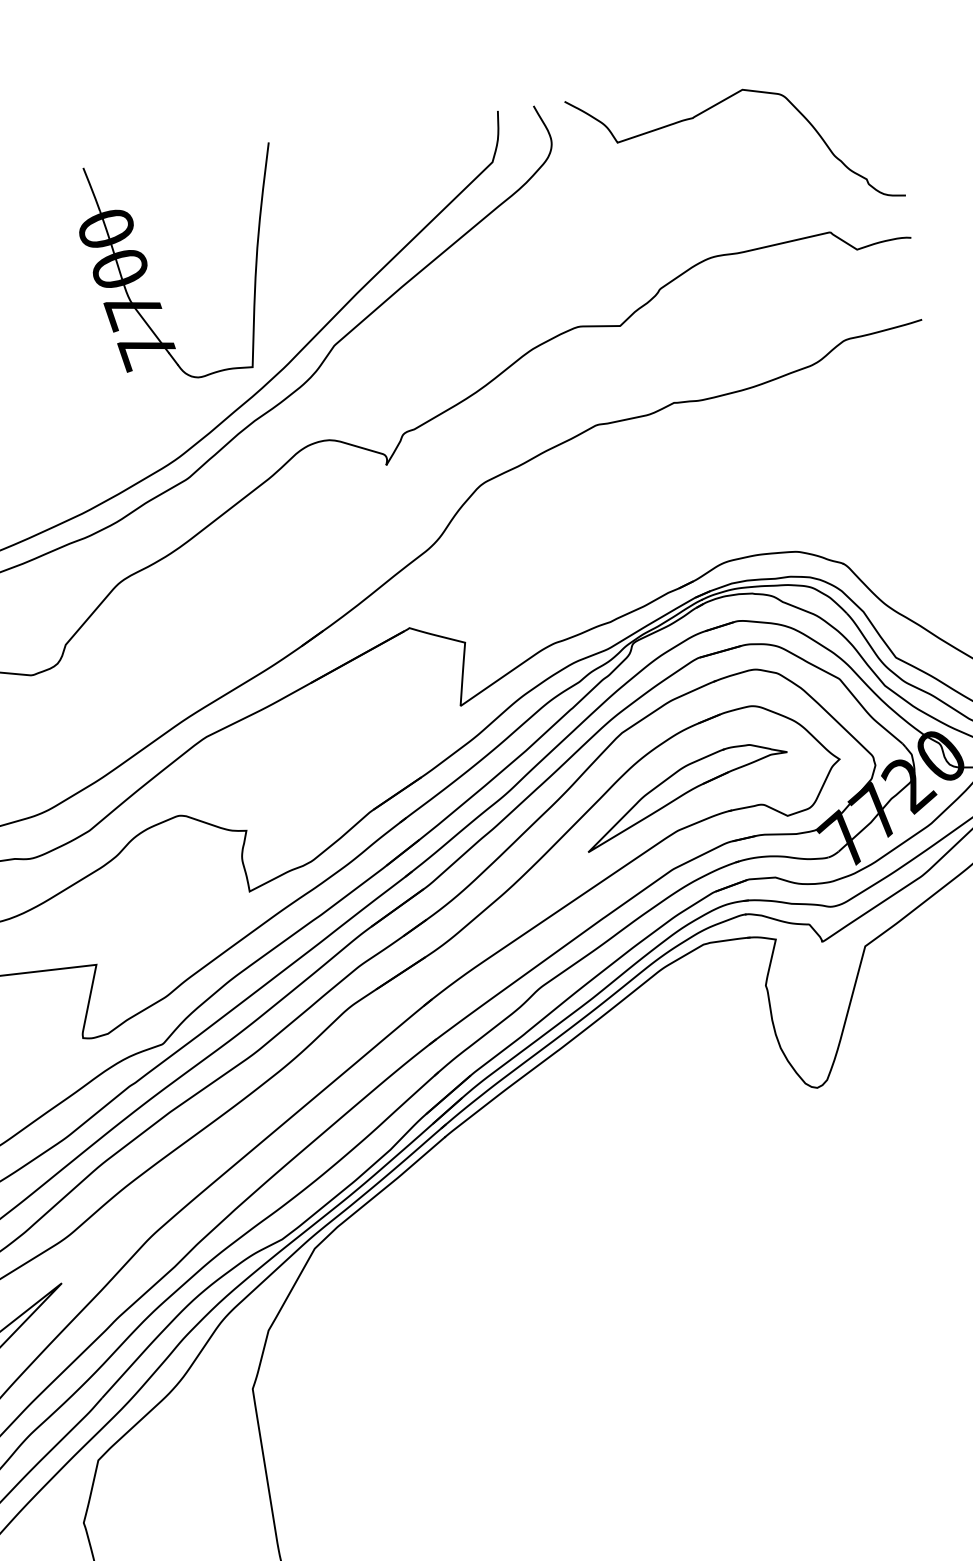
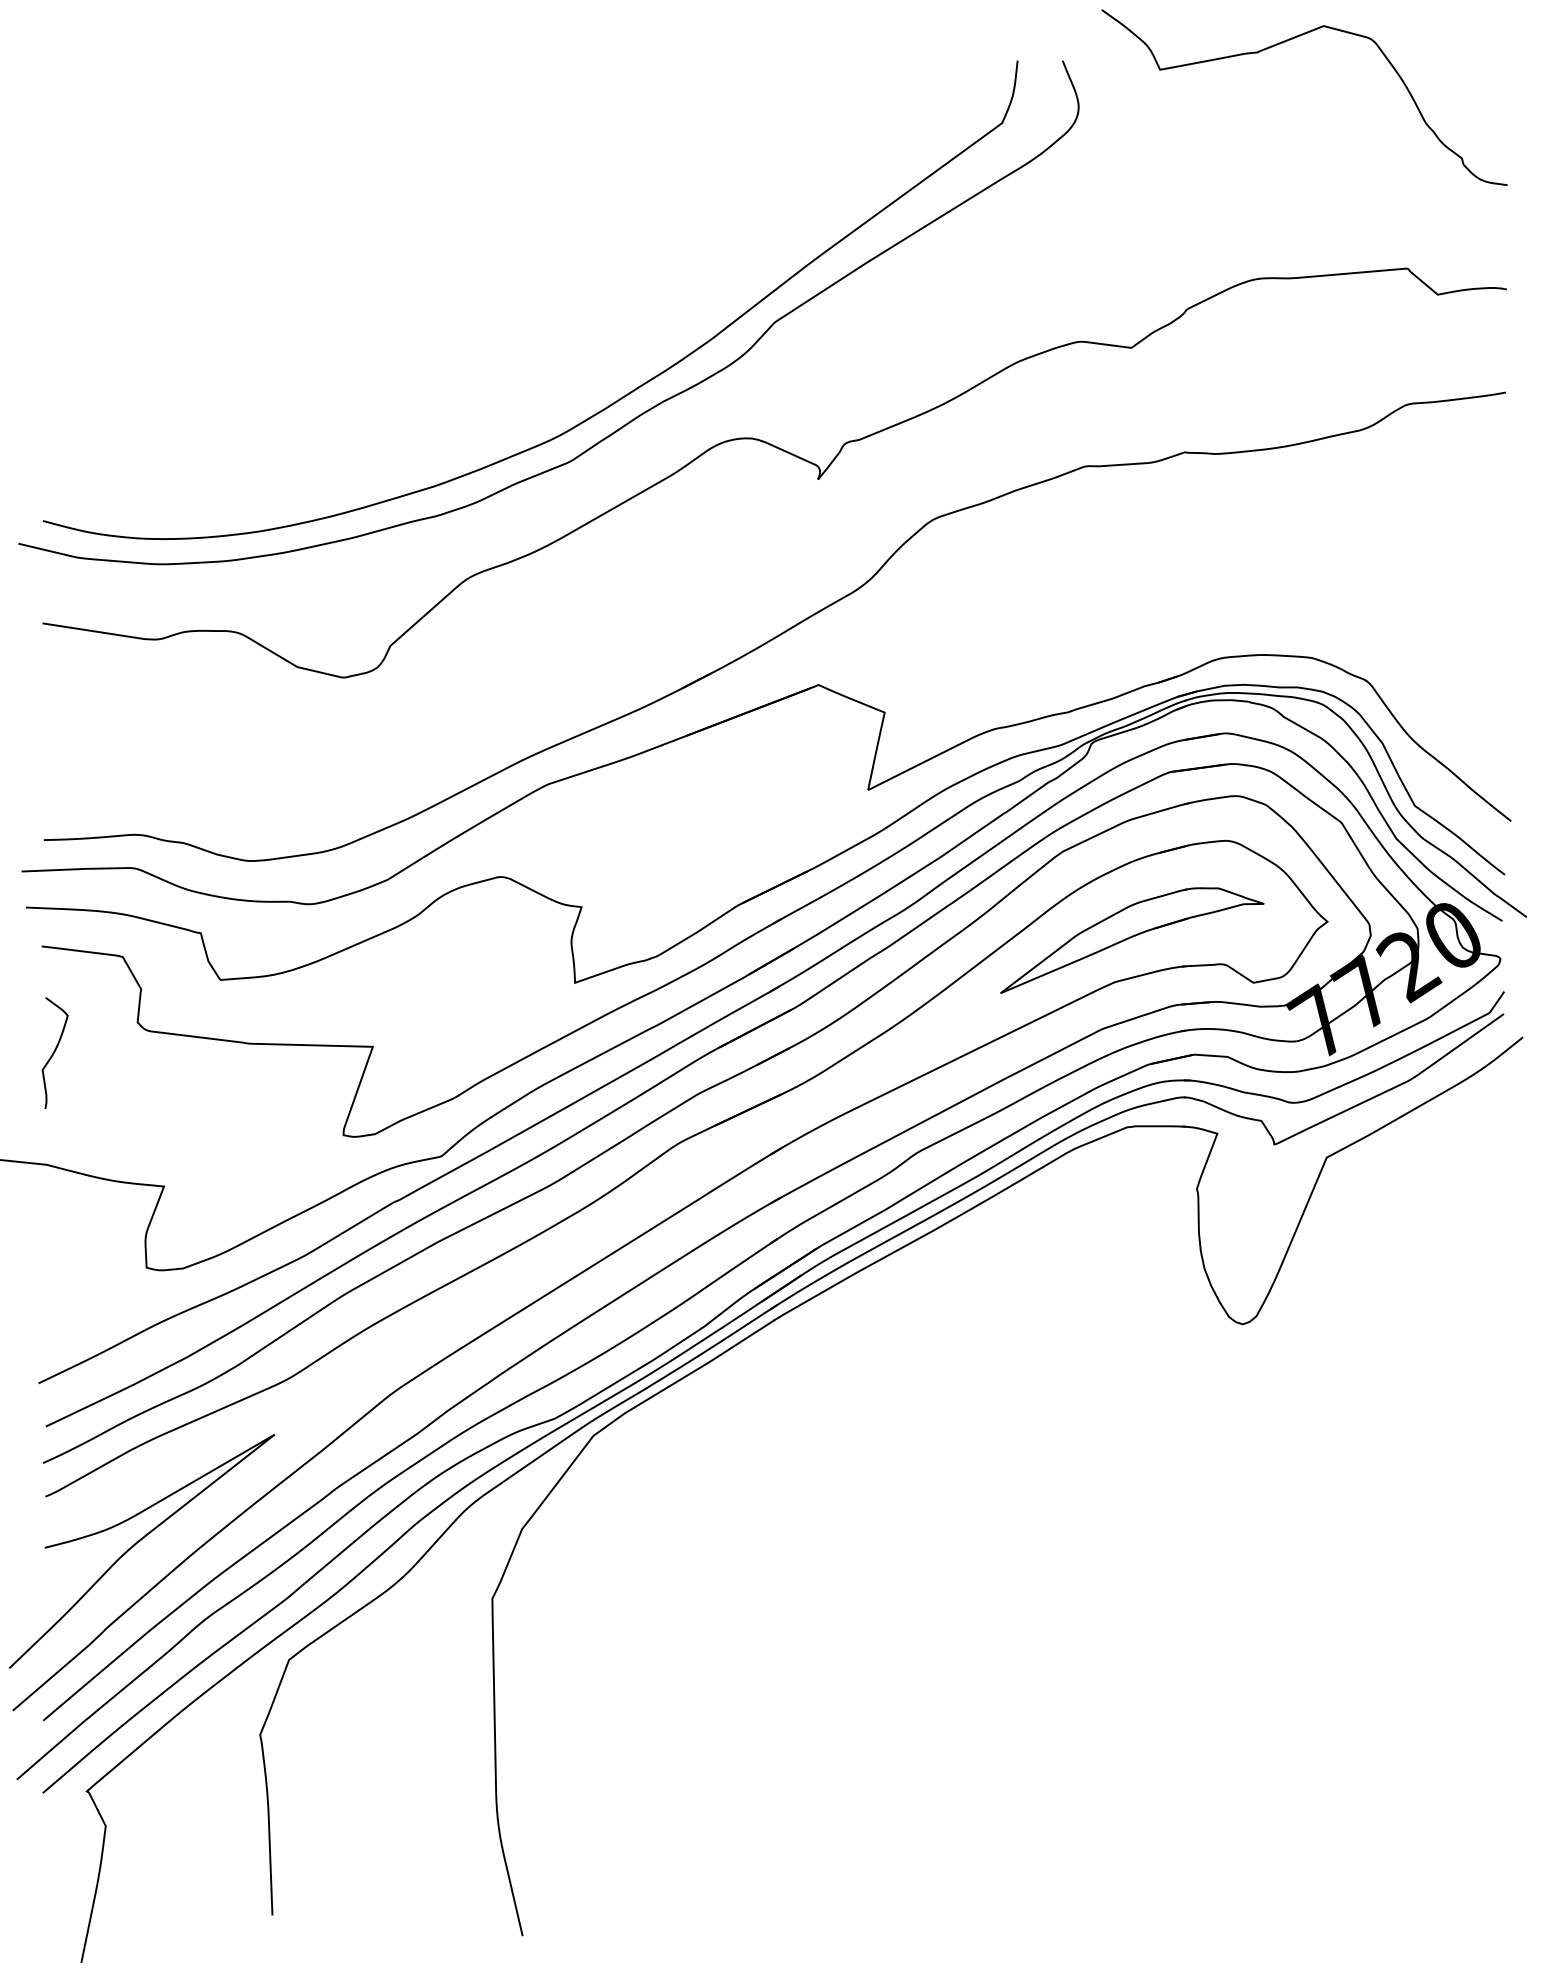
curve: (710, 109) -> (1280, 44), moved
part: (147, 266) -> (557, 192), removed

